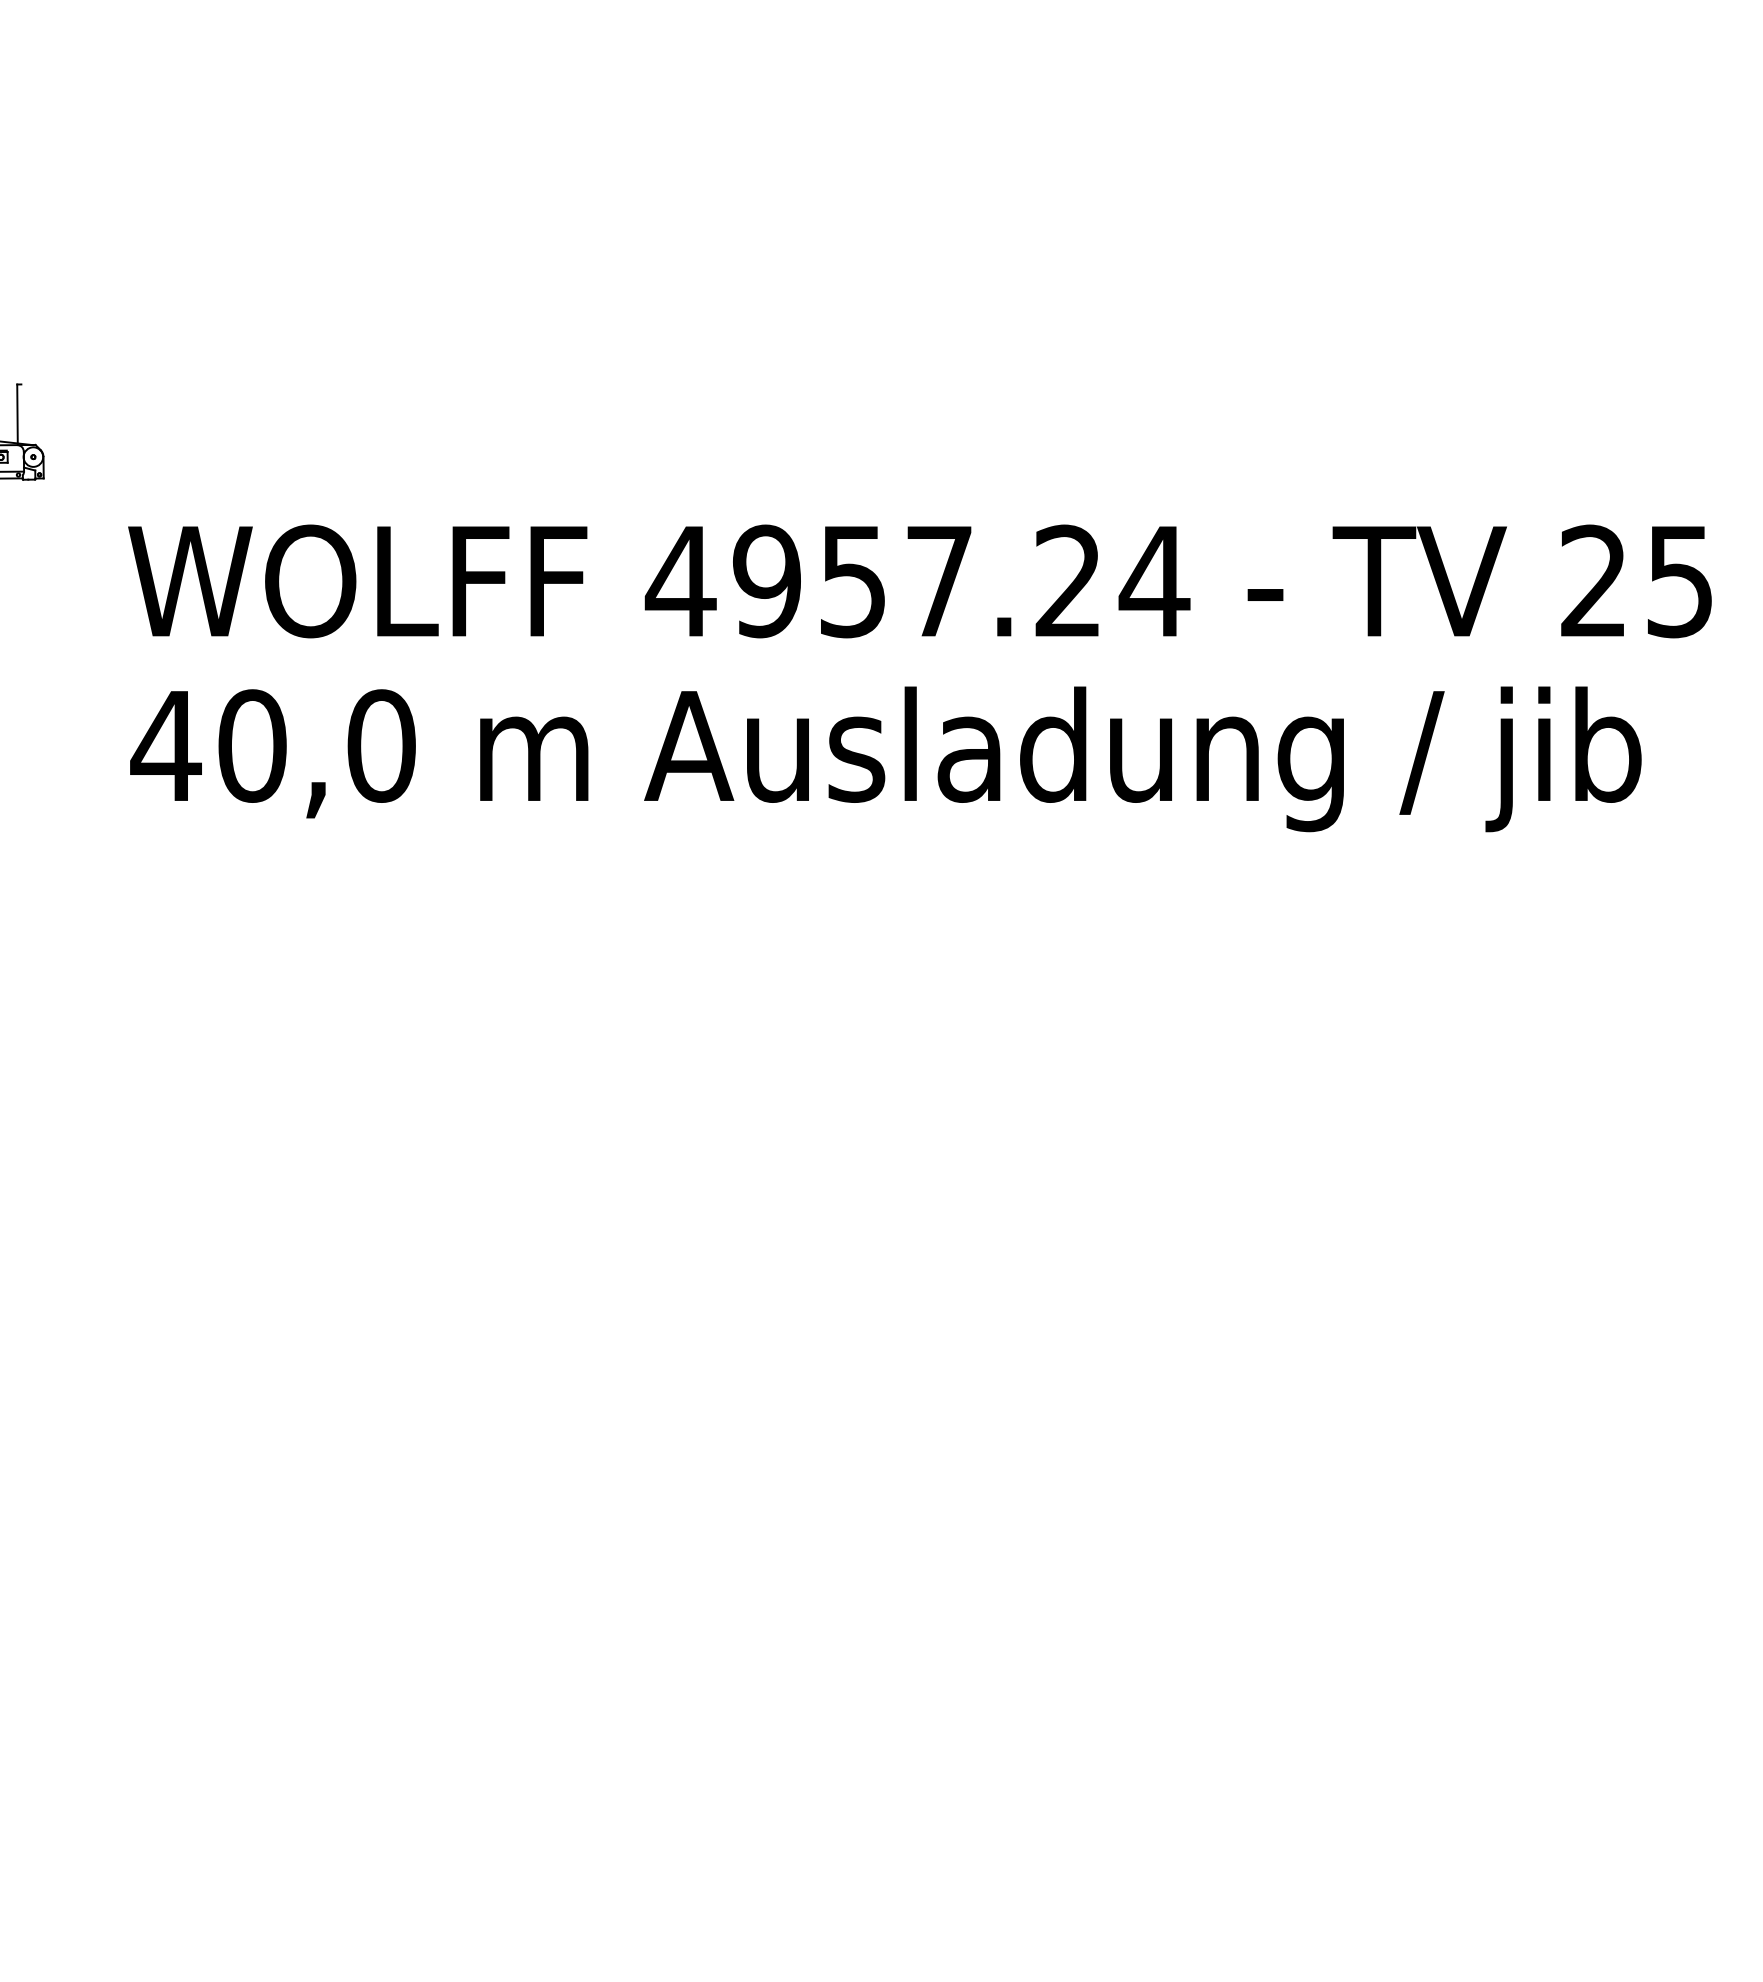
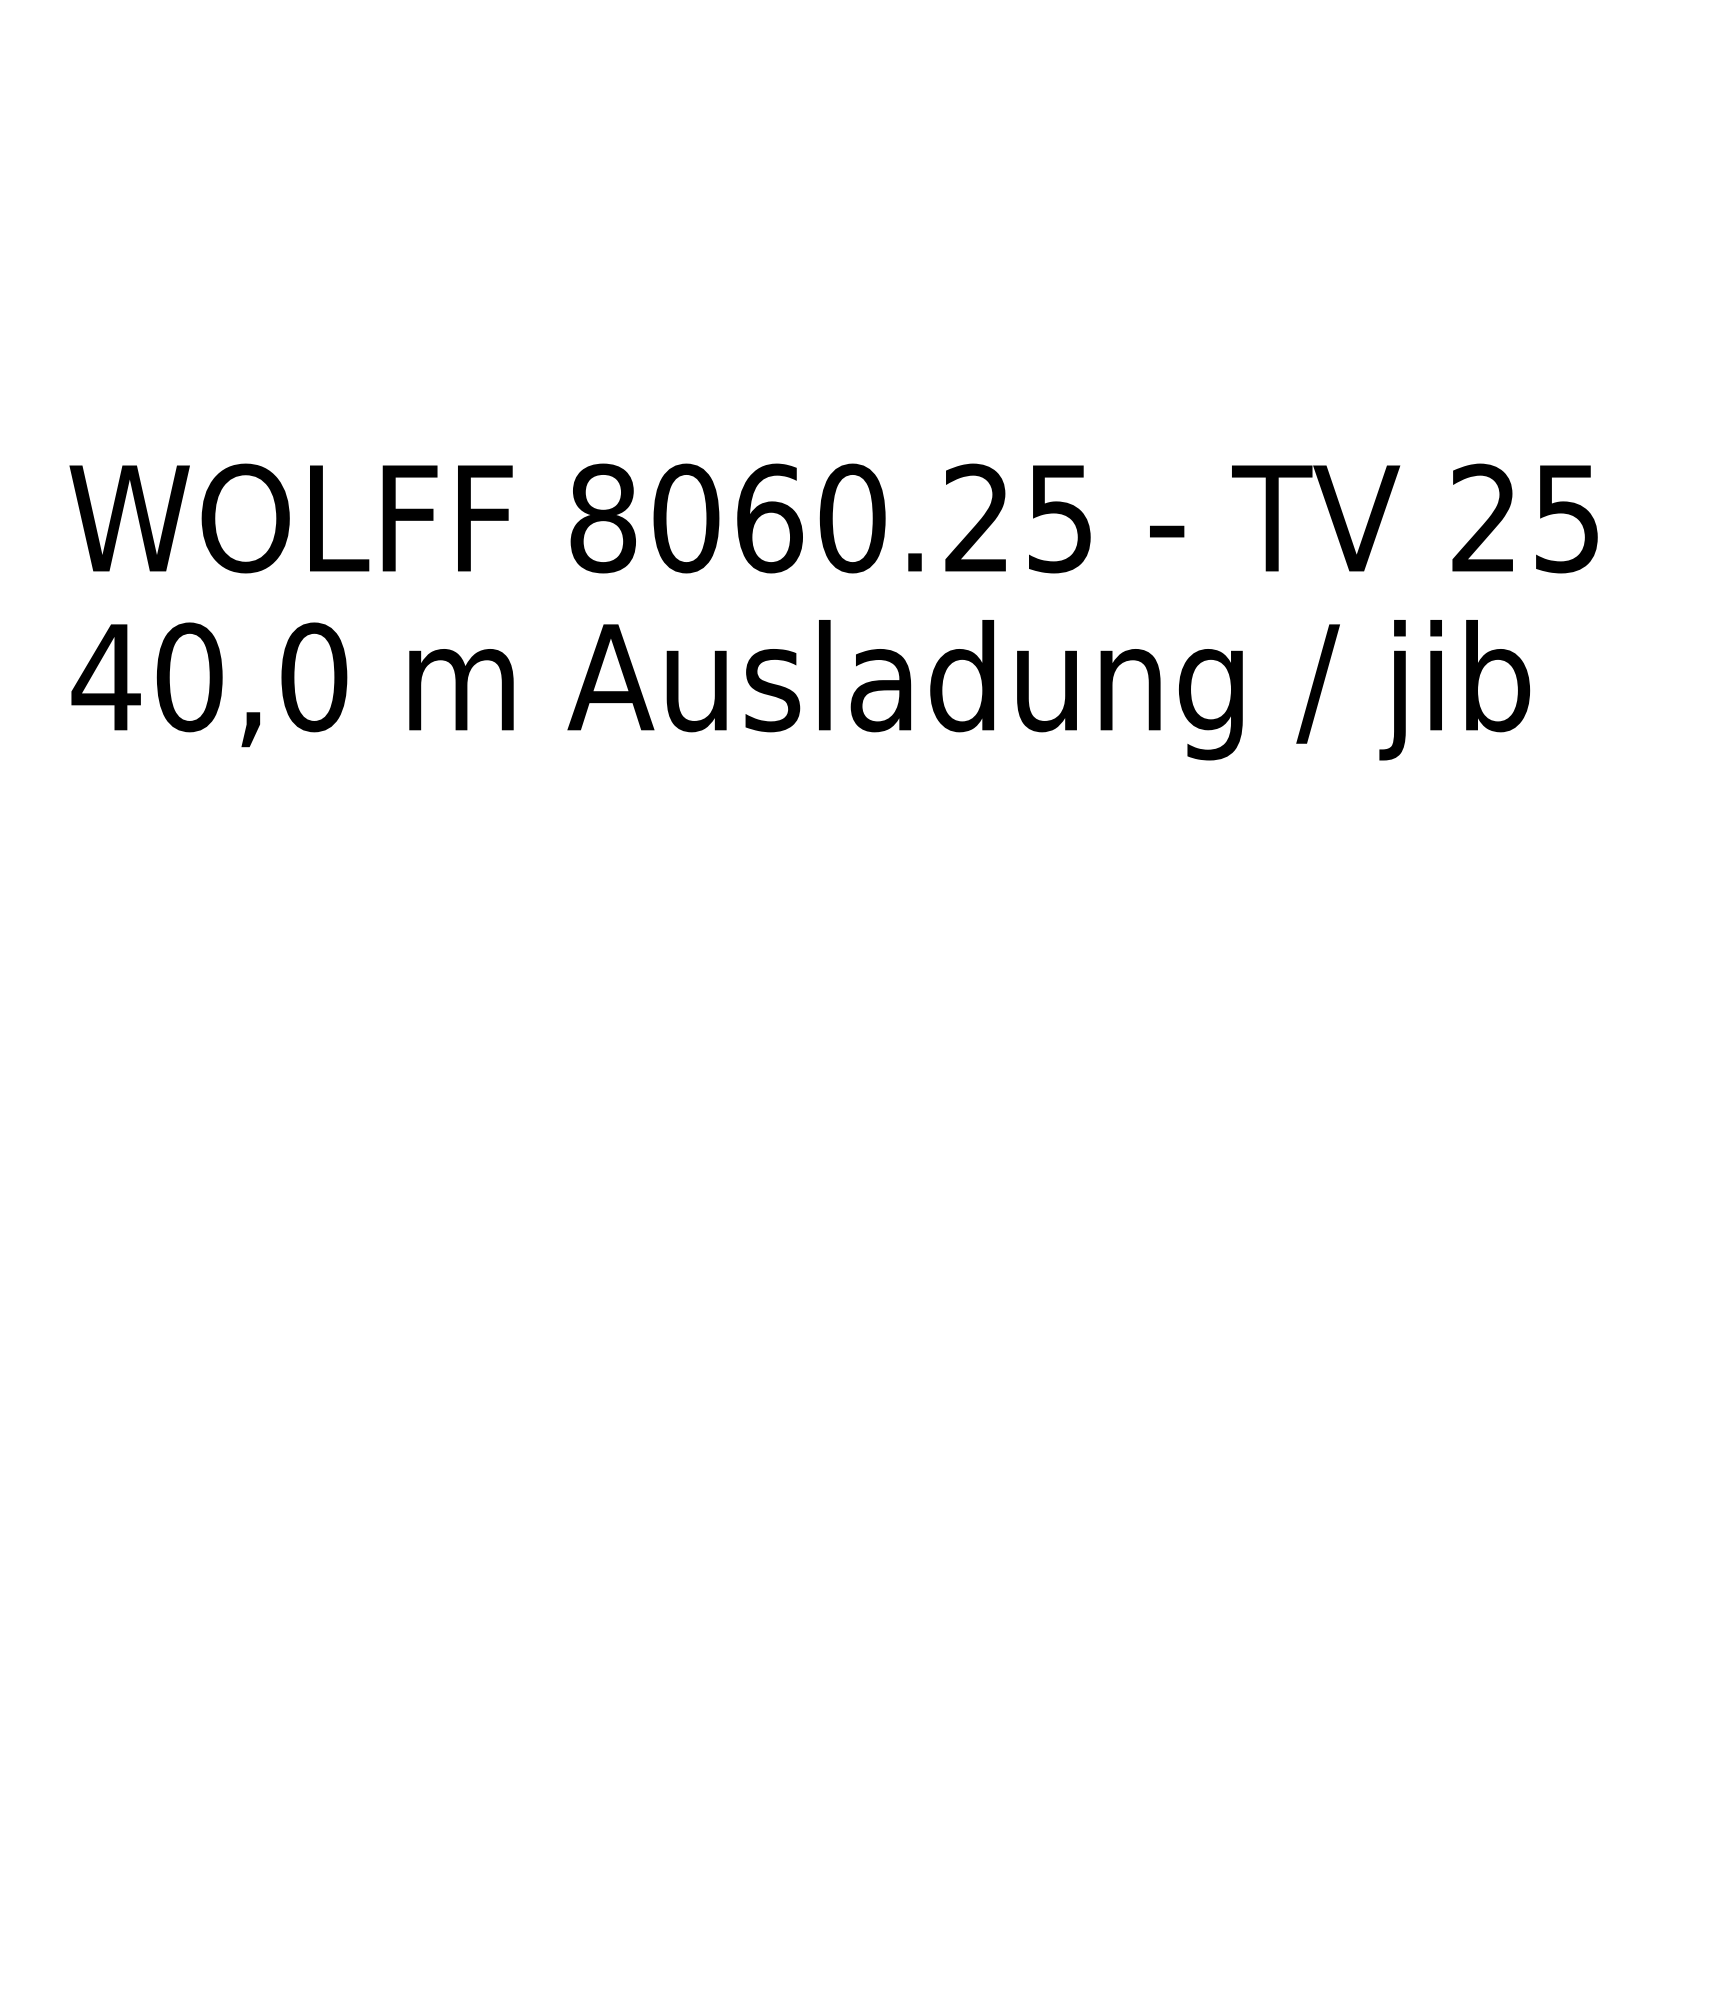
text: (917, 581) -> (831, 518), 4957.24 -> 8060.25

